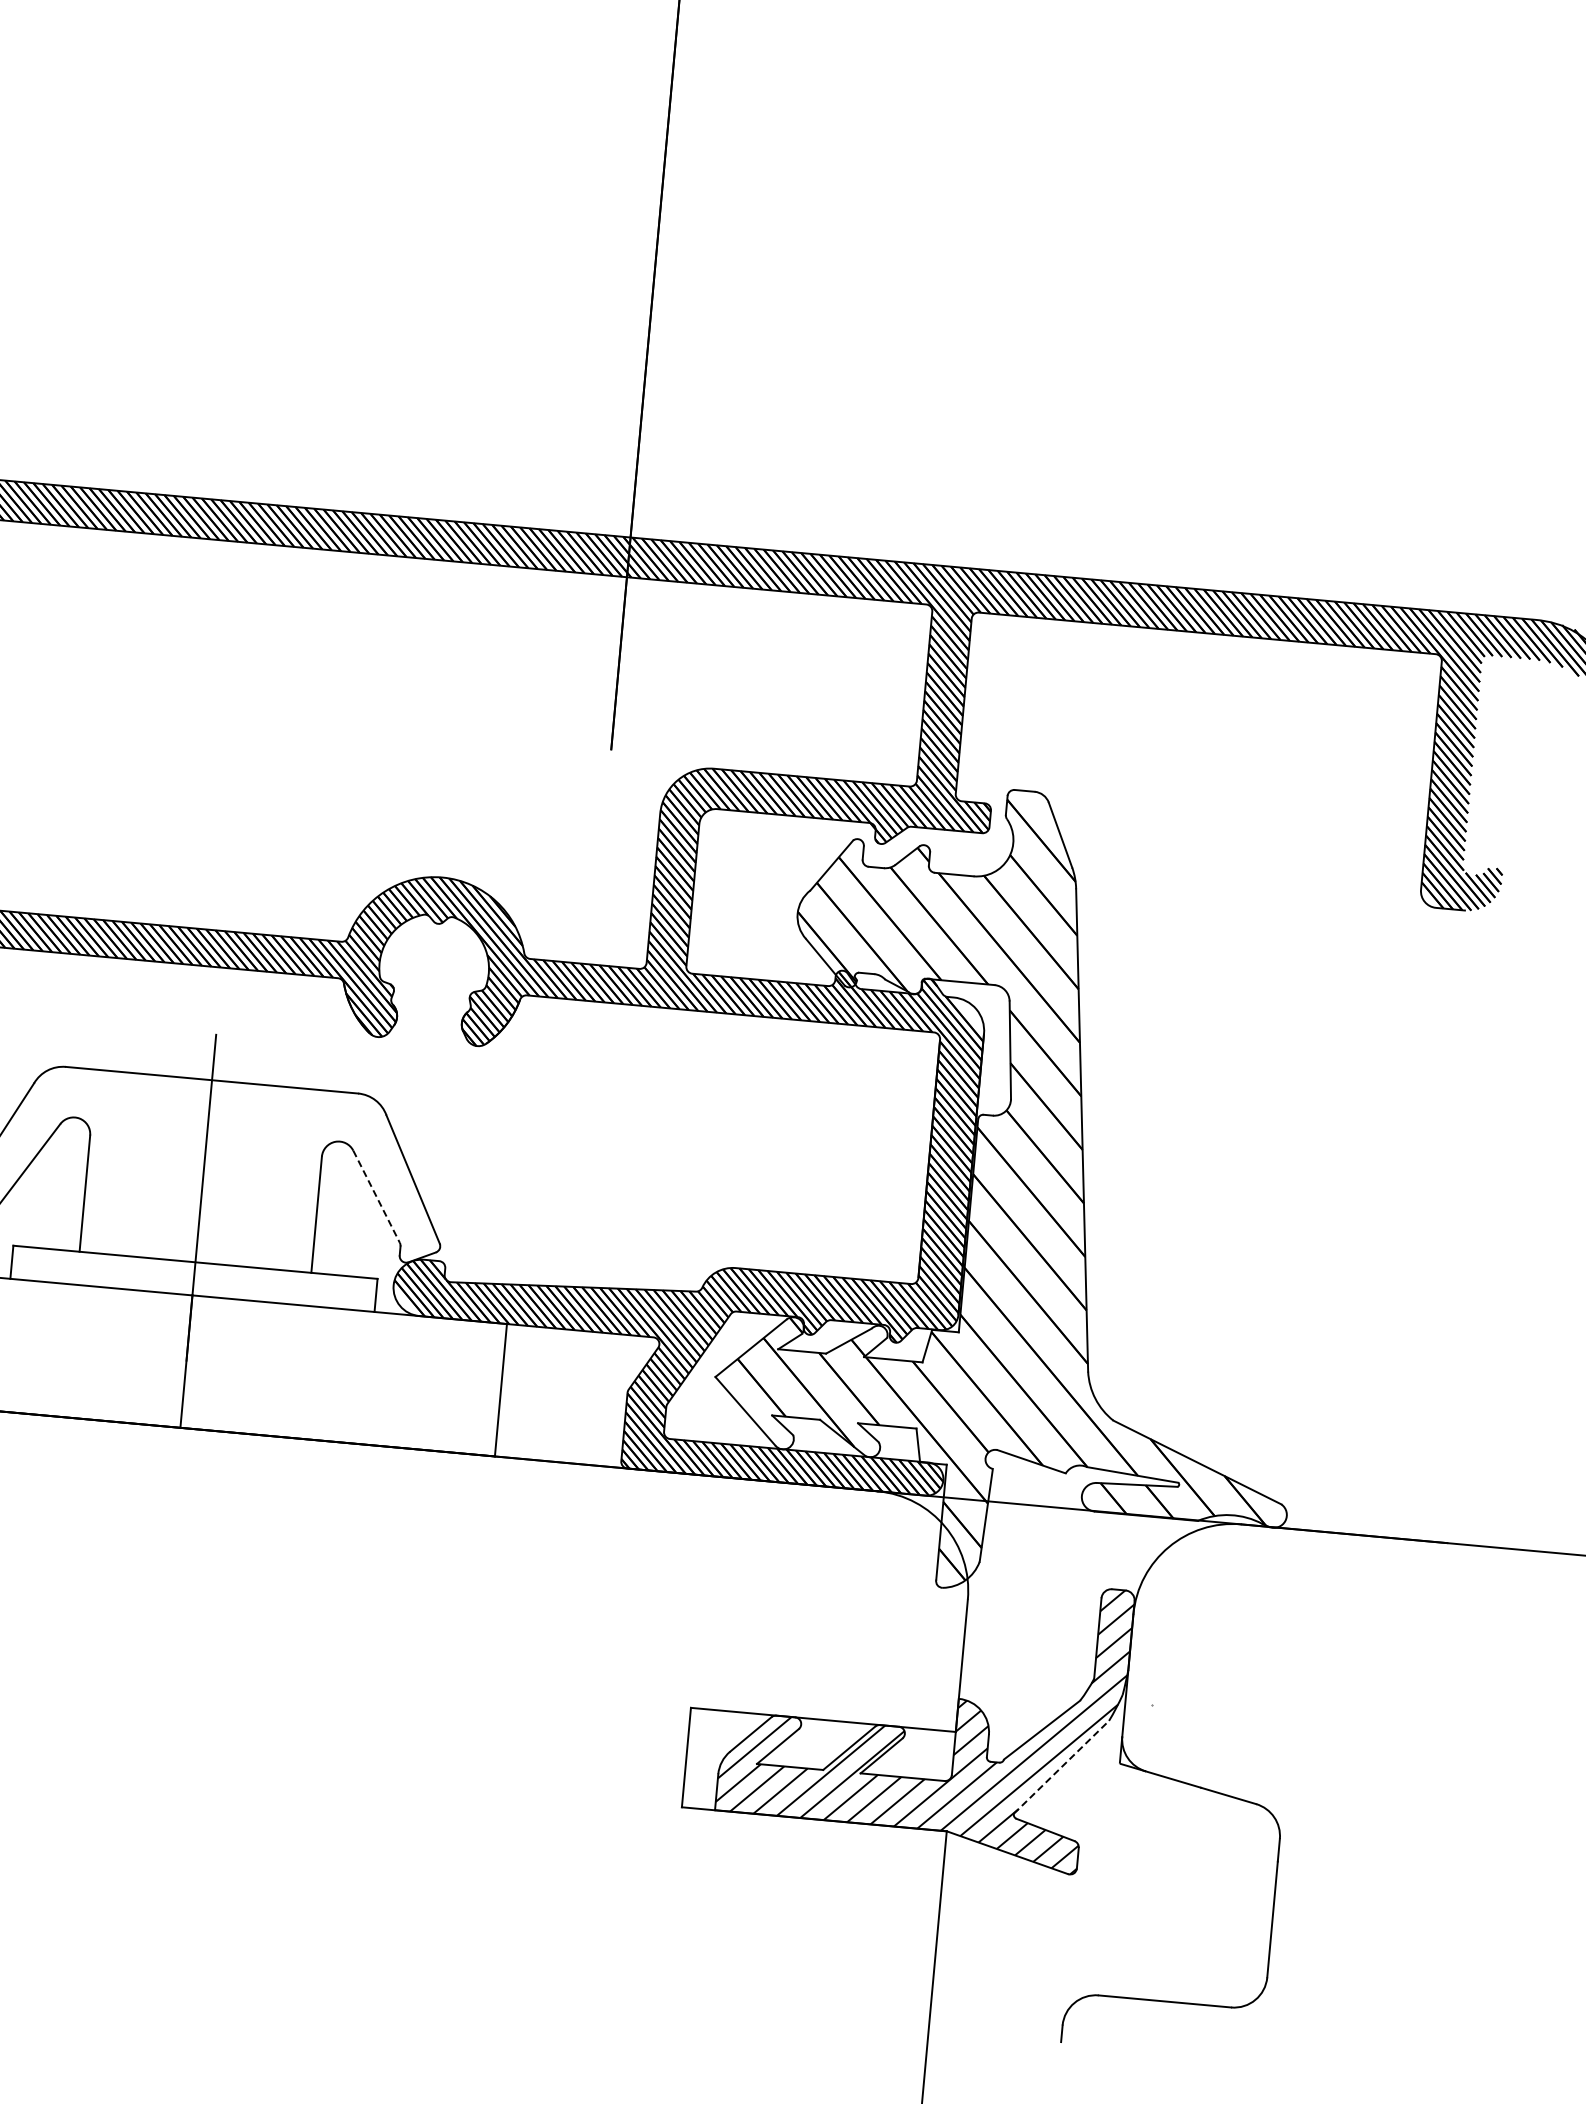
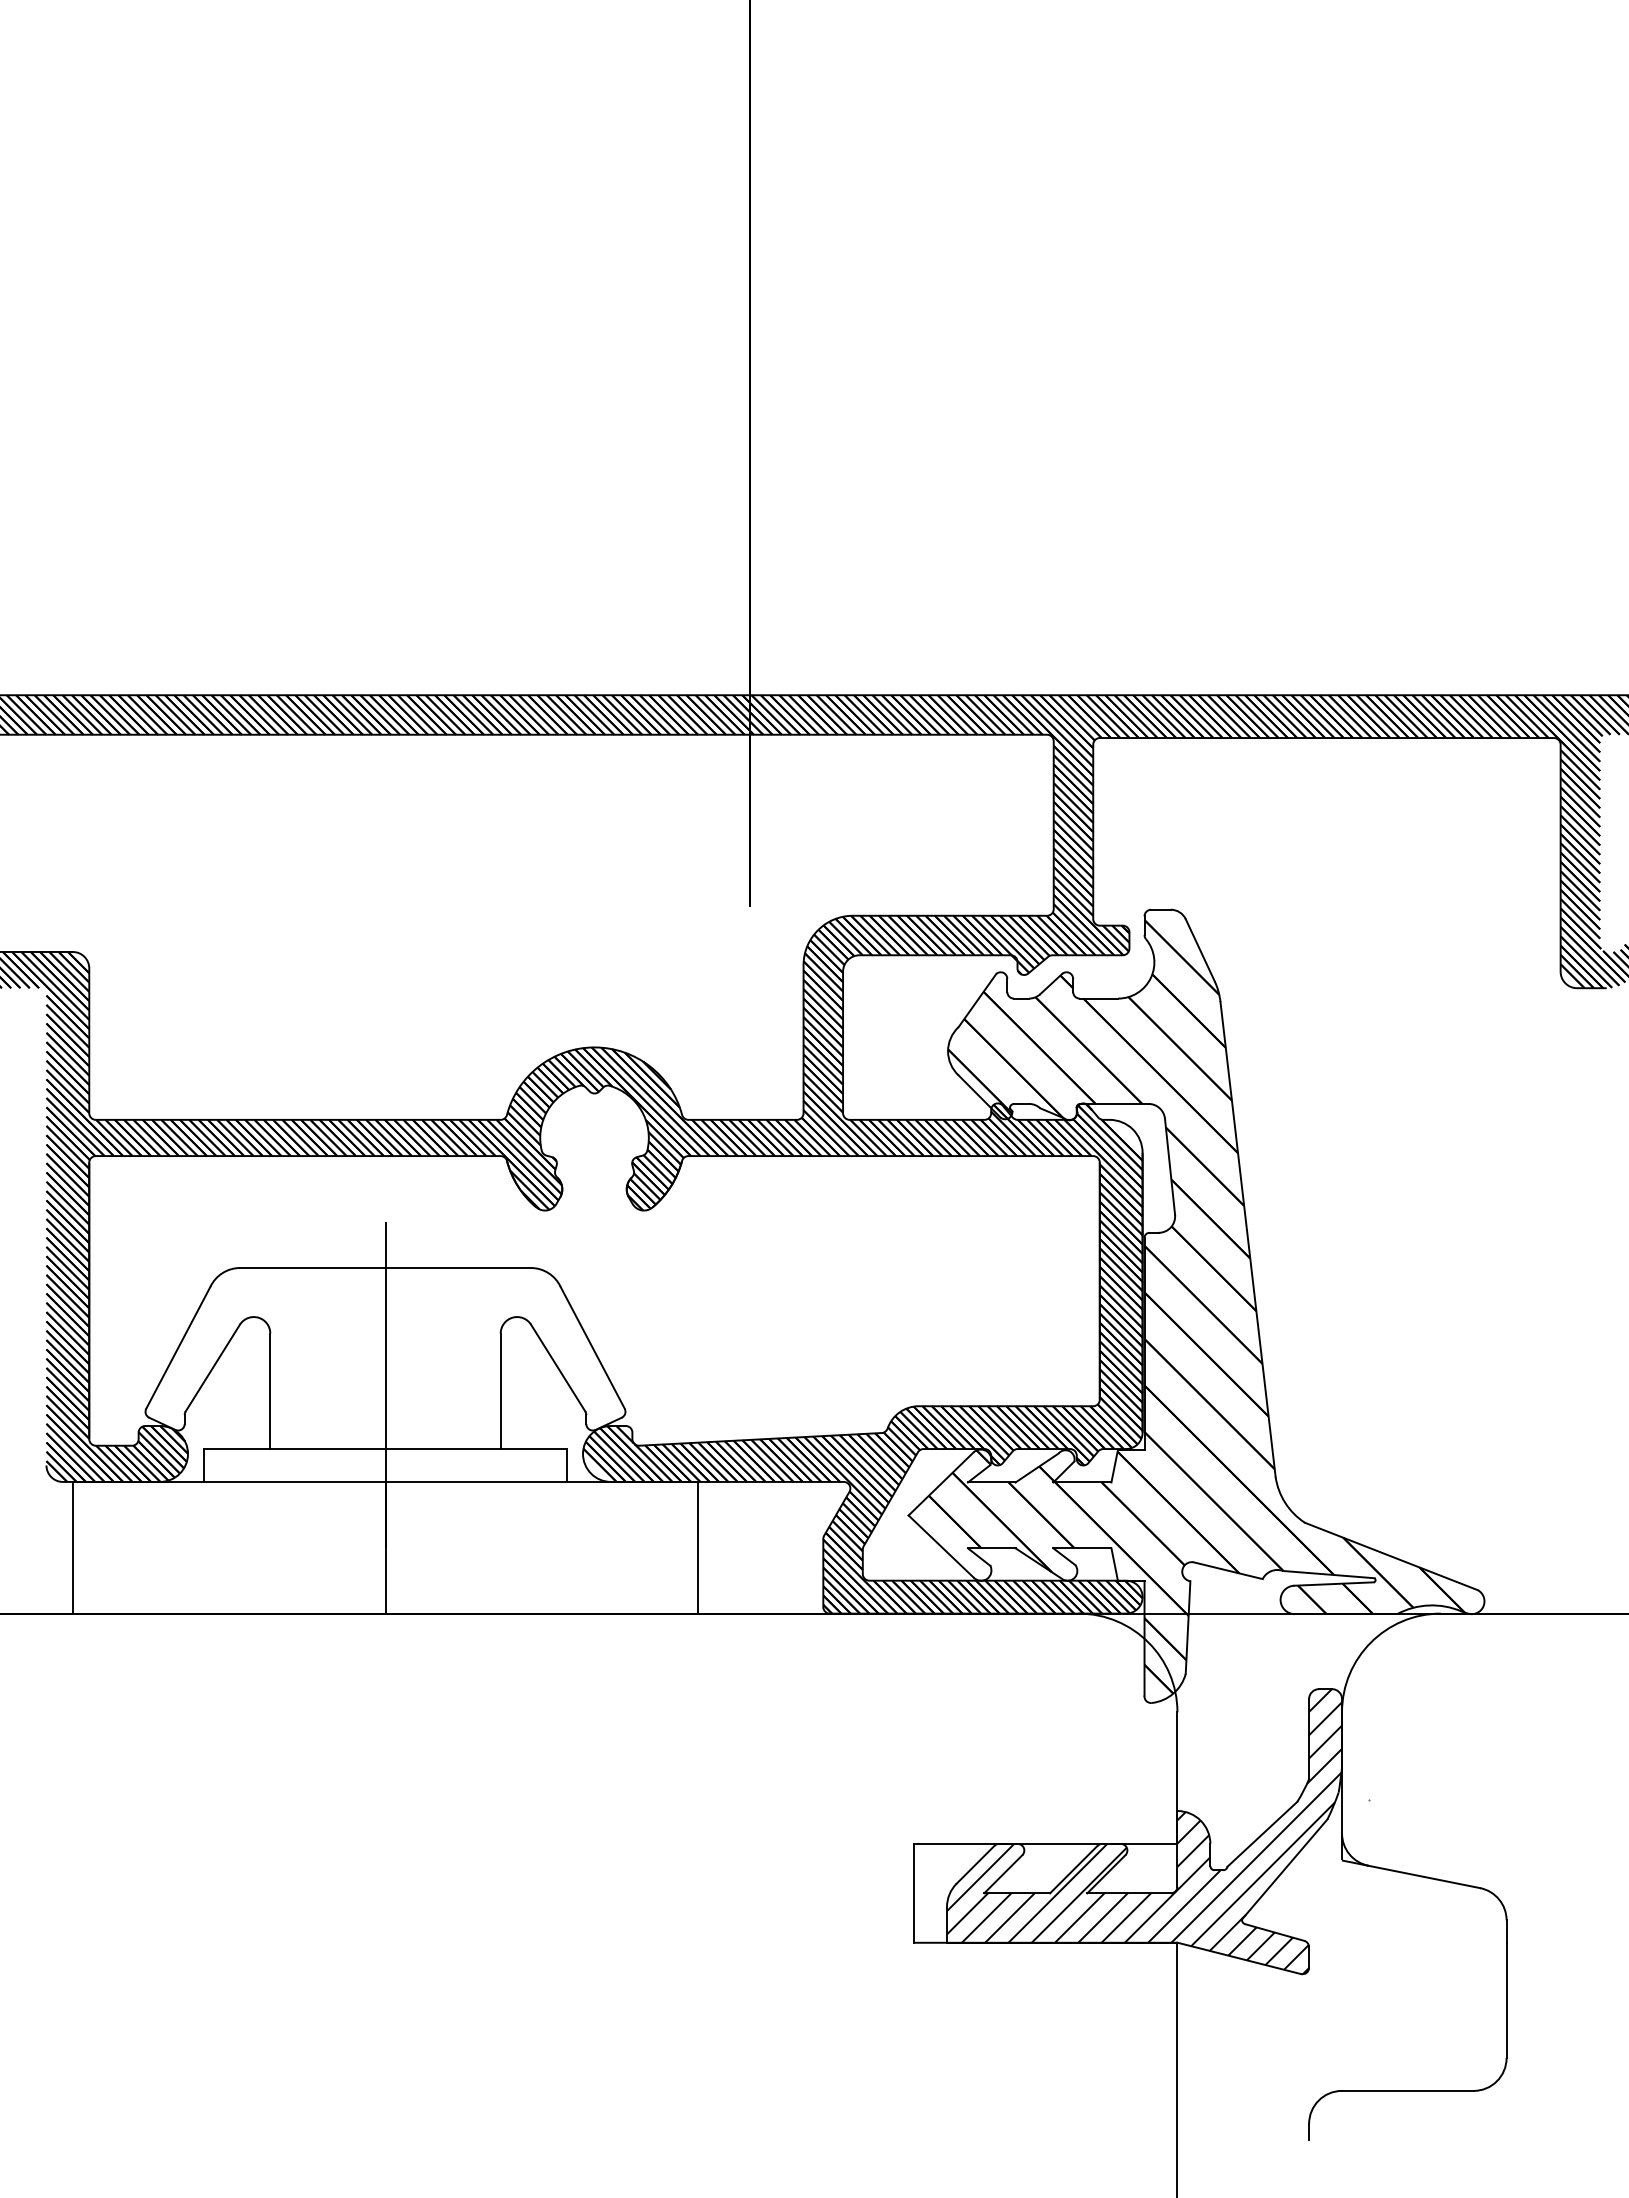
line: (376, 1197) -> (558, 1368), dashed -> solid
line: (1061, 1767) -> (1284, 1869), dashed -> solid

